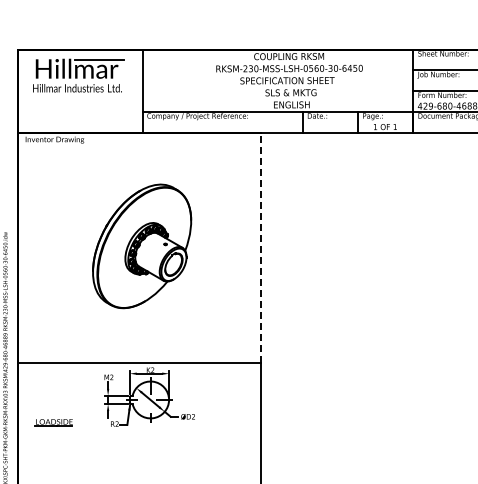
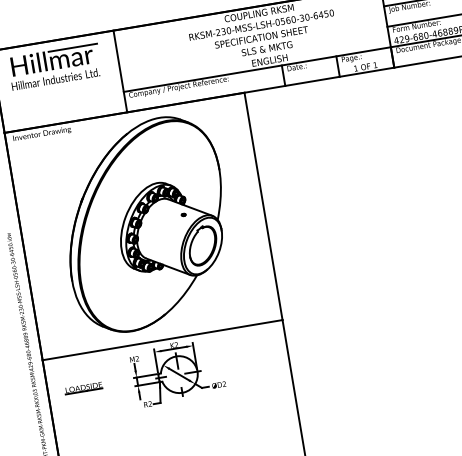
part: (141, 246) -> (145, 224), size x1.67
line: (261, 247) -> (263, 206), dashed -> solid
part: (53, 422) -> (83, 388), moved

